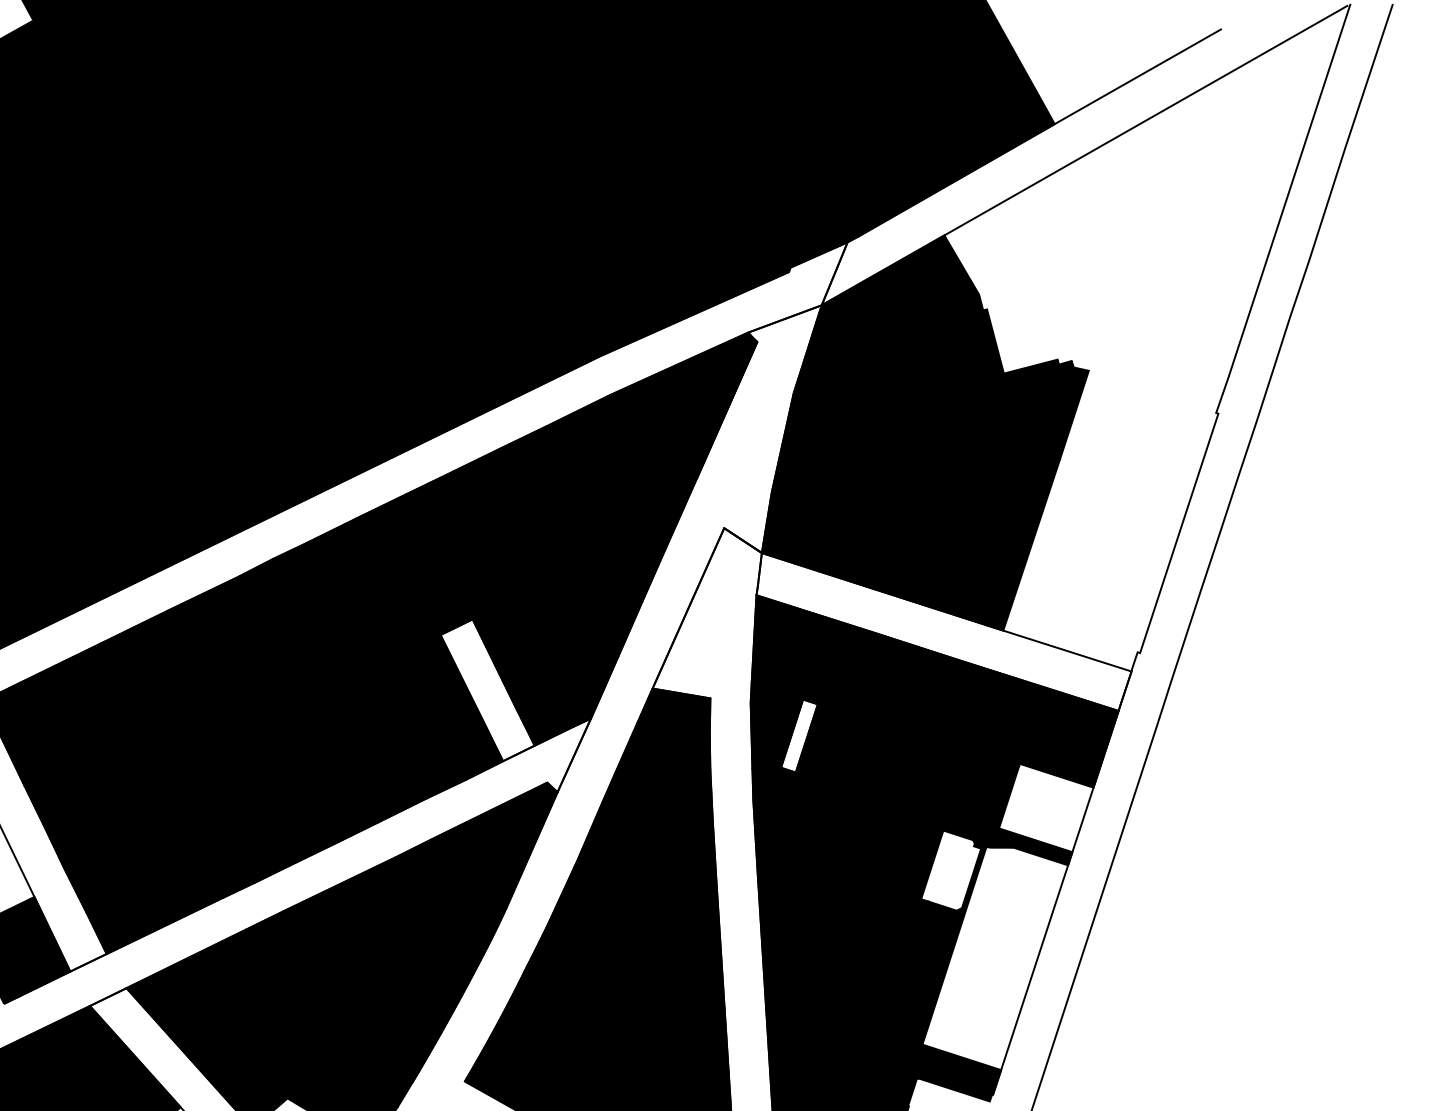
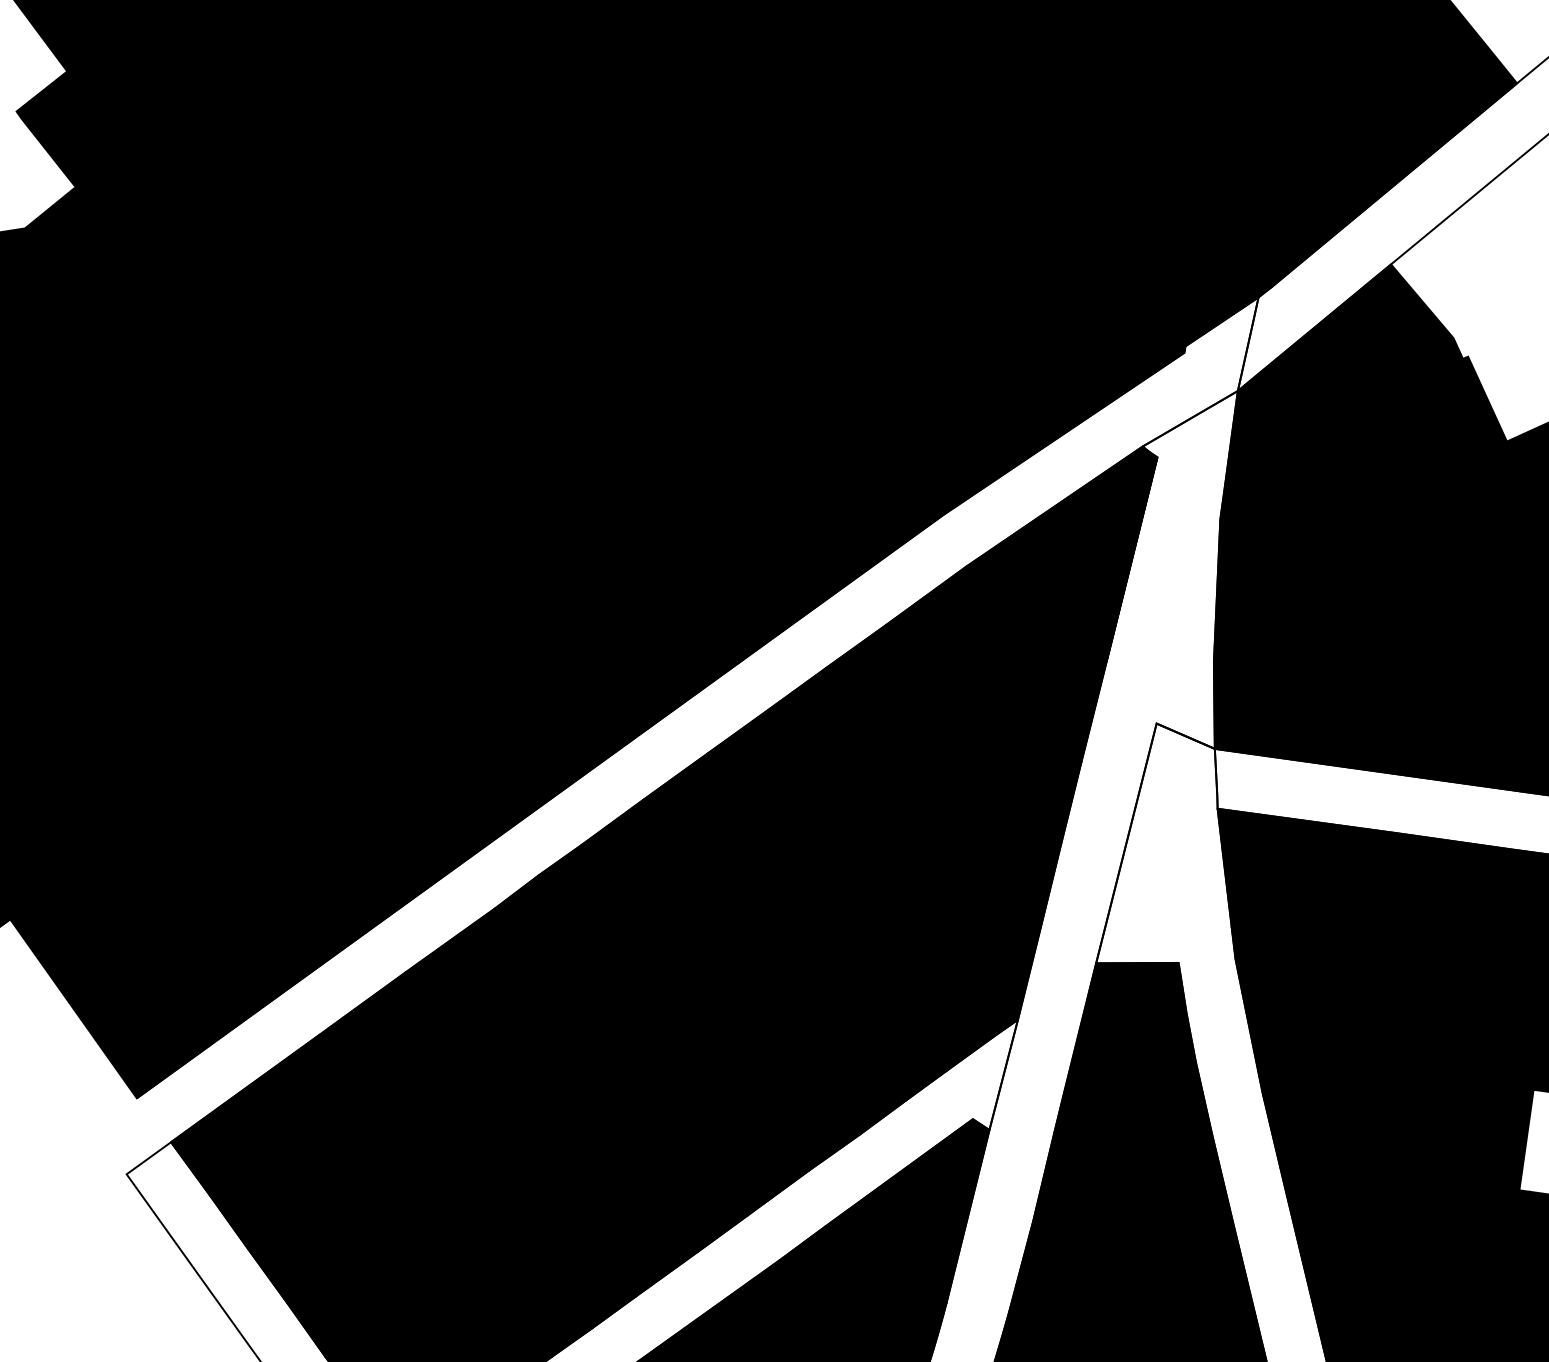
fill: (487, 690) -> (867, 1005), added
fill: (799, 735) -> (1311, 992), added

